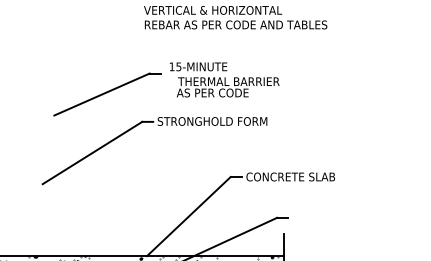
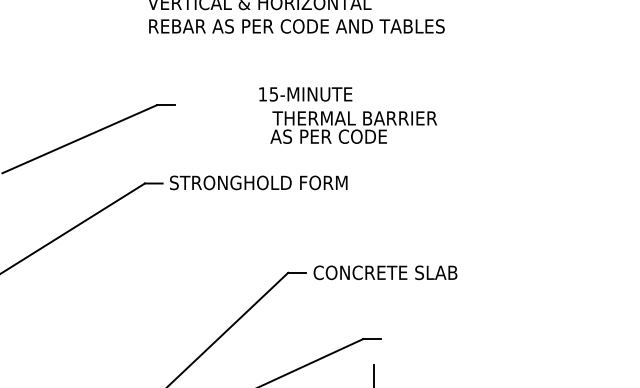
text: (224, 79) -> (347, 114), moved

